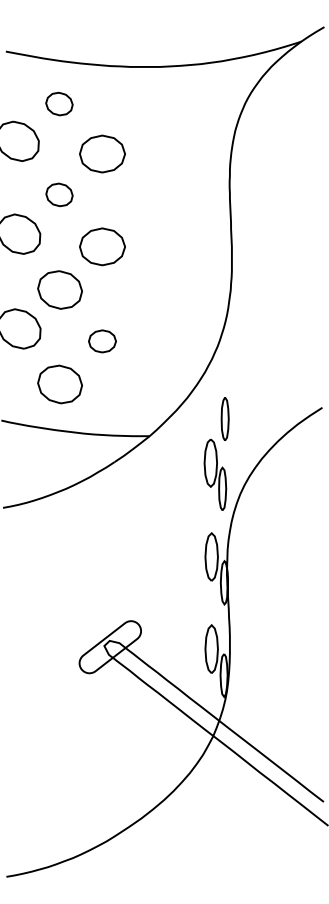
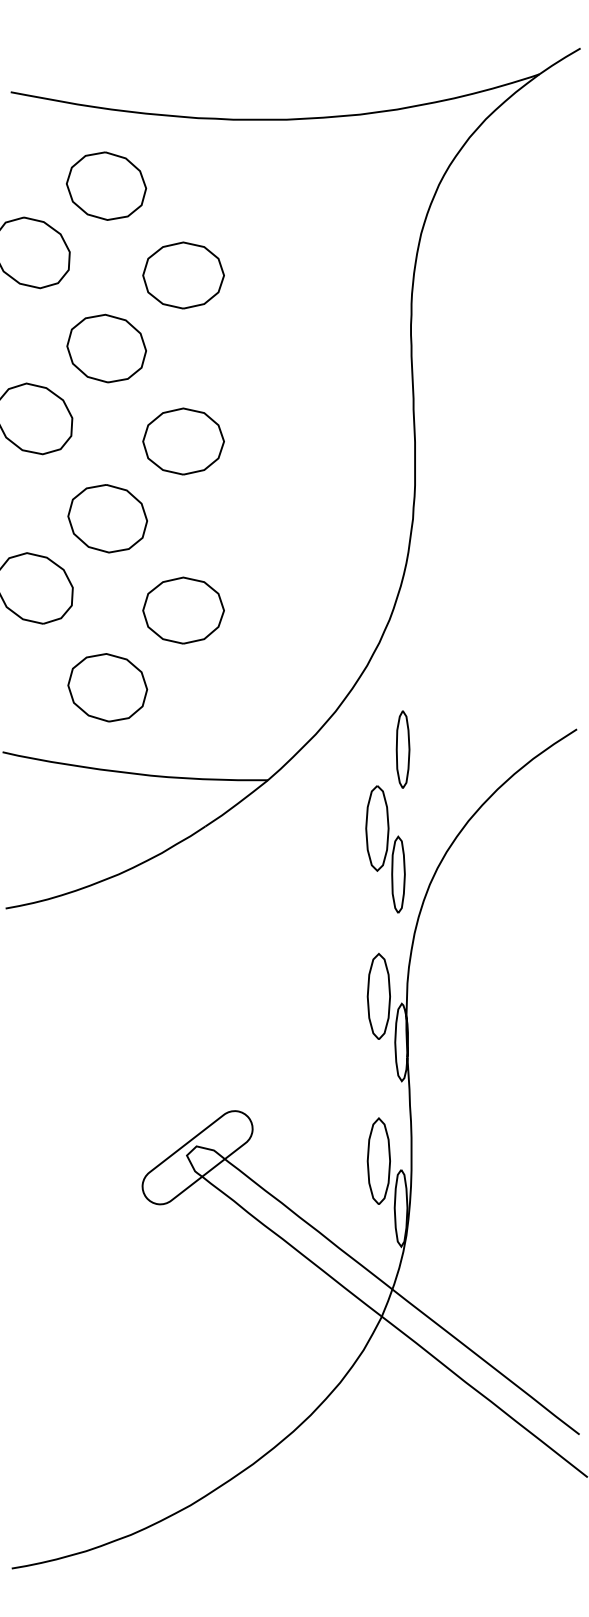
part: (59, 103) -> (106, 185), size x1.67
part: (59, 194) -> (106, 347), size x1.67
part: (102, 341) -> (183, 610), size x1.67

